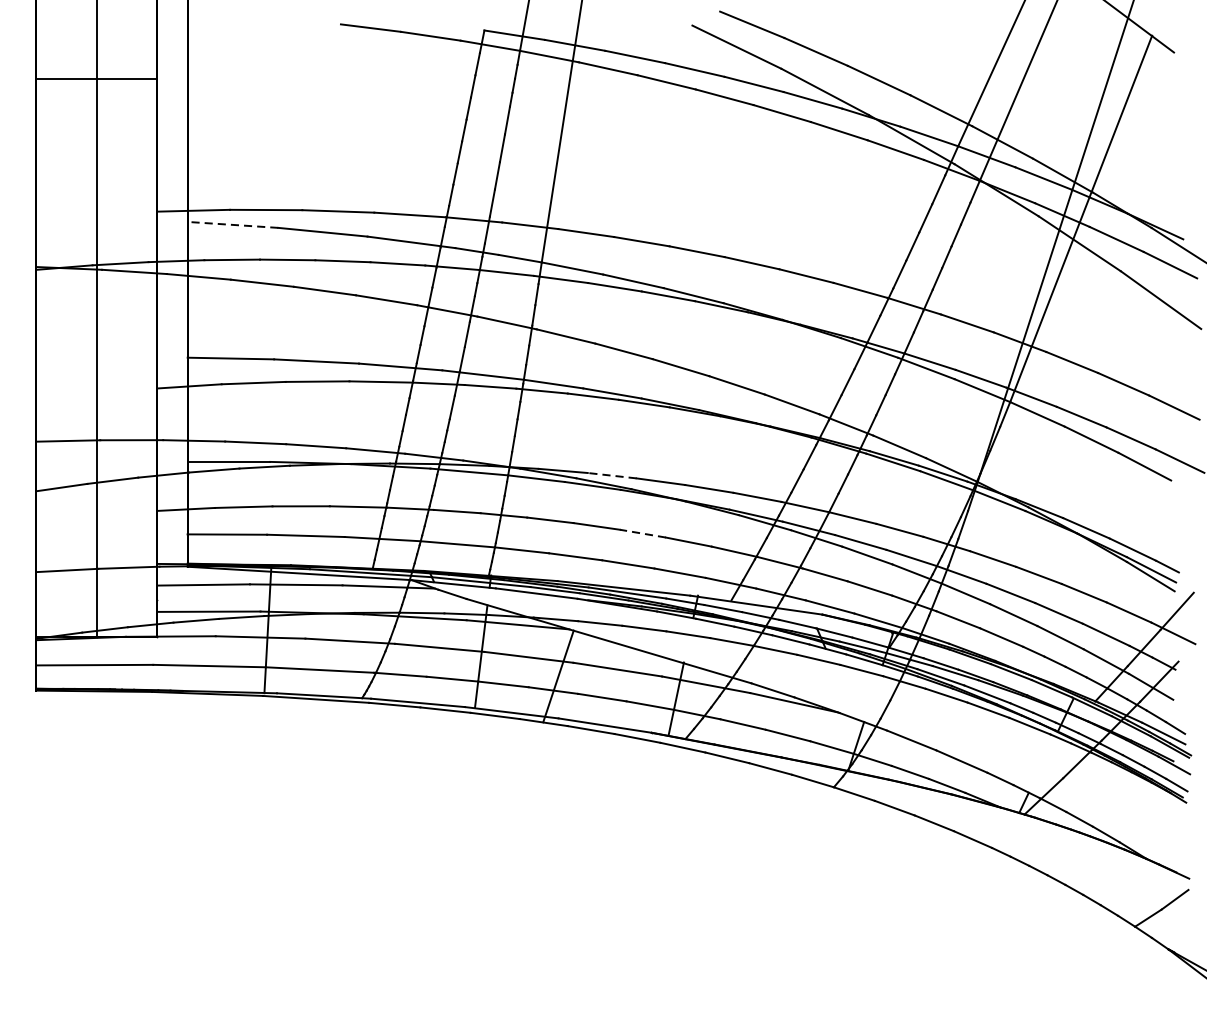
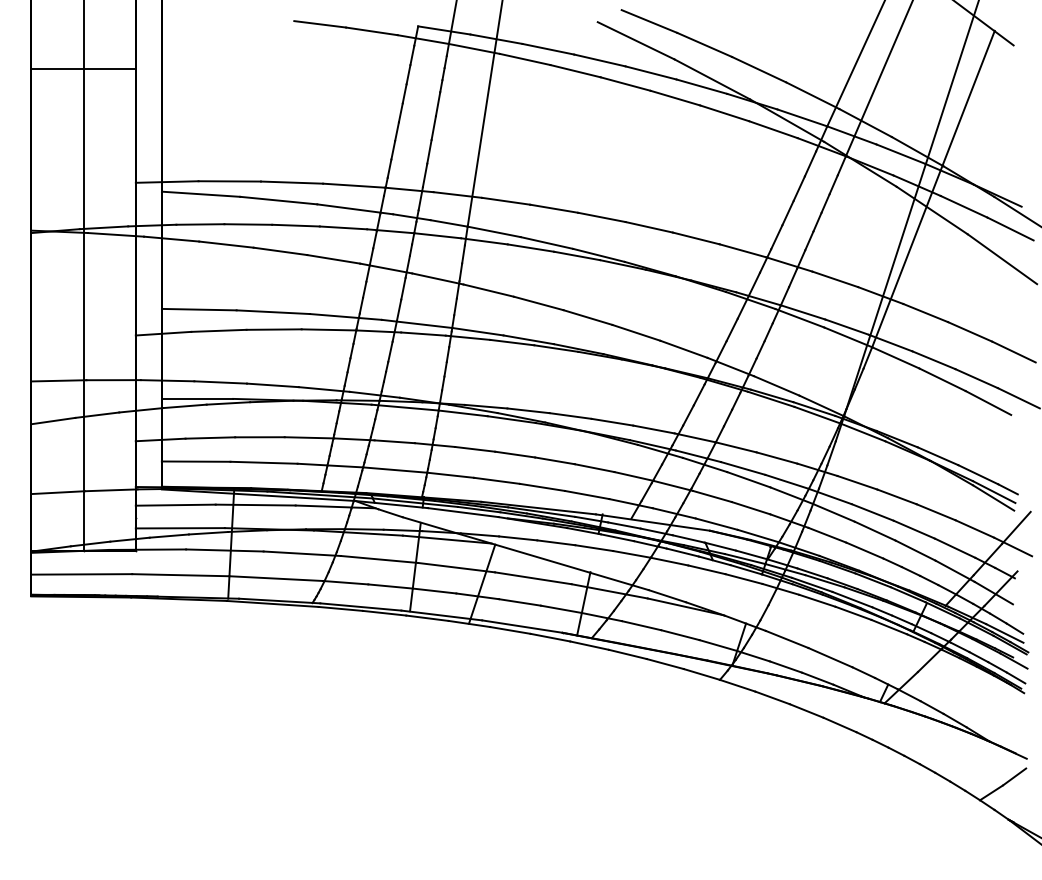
line: (232, 225) -> (200, 194), dashed -> solid
line: (612, 475) -> (528, 410), dashed -> solid
line: (642, 533) -> (554, 460), dashed -> solid

